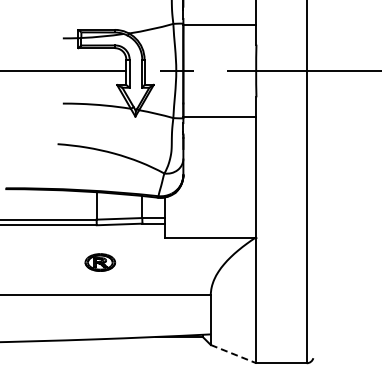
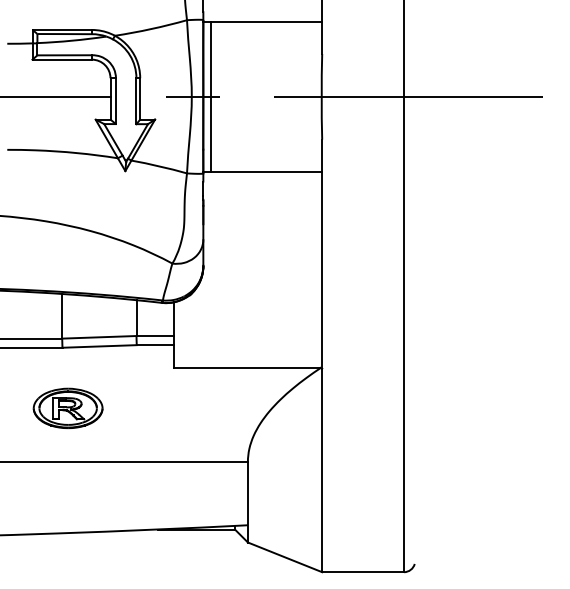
line: (187, 70) -> (210, 96), added
part: (100, 262) -> (68, 408), size x1.43
line: (233, 354) -> (284, 557), dashed -> solid

